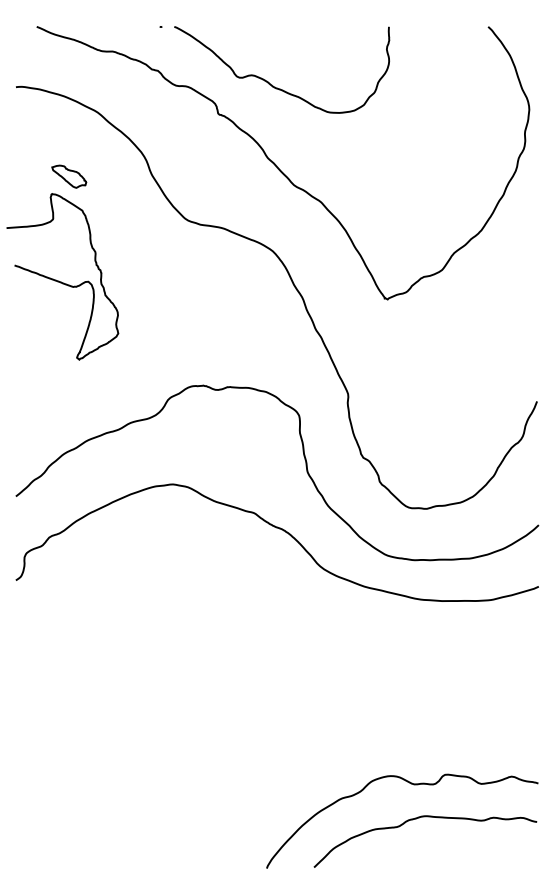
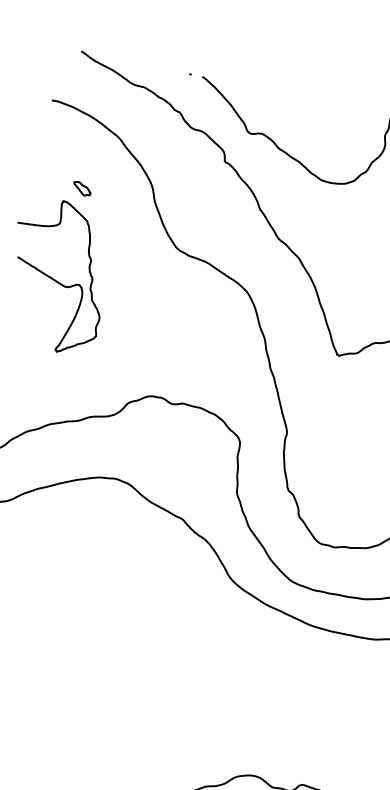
part: (69, 176) -> (82, 188), size x0.6

